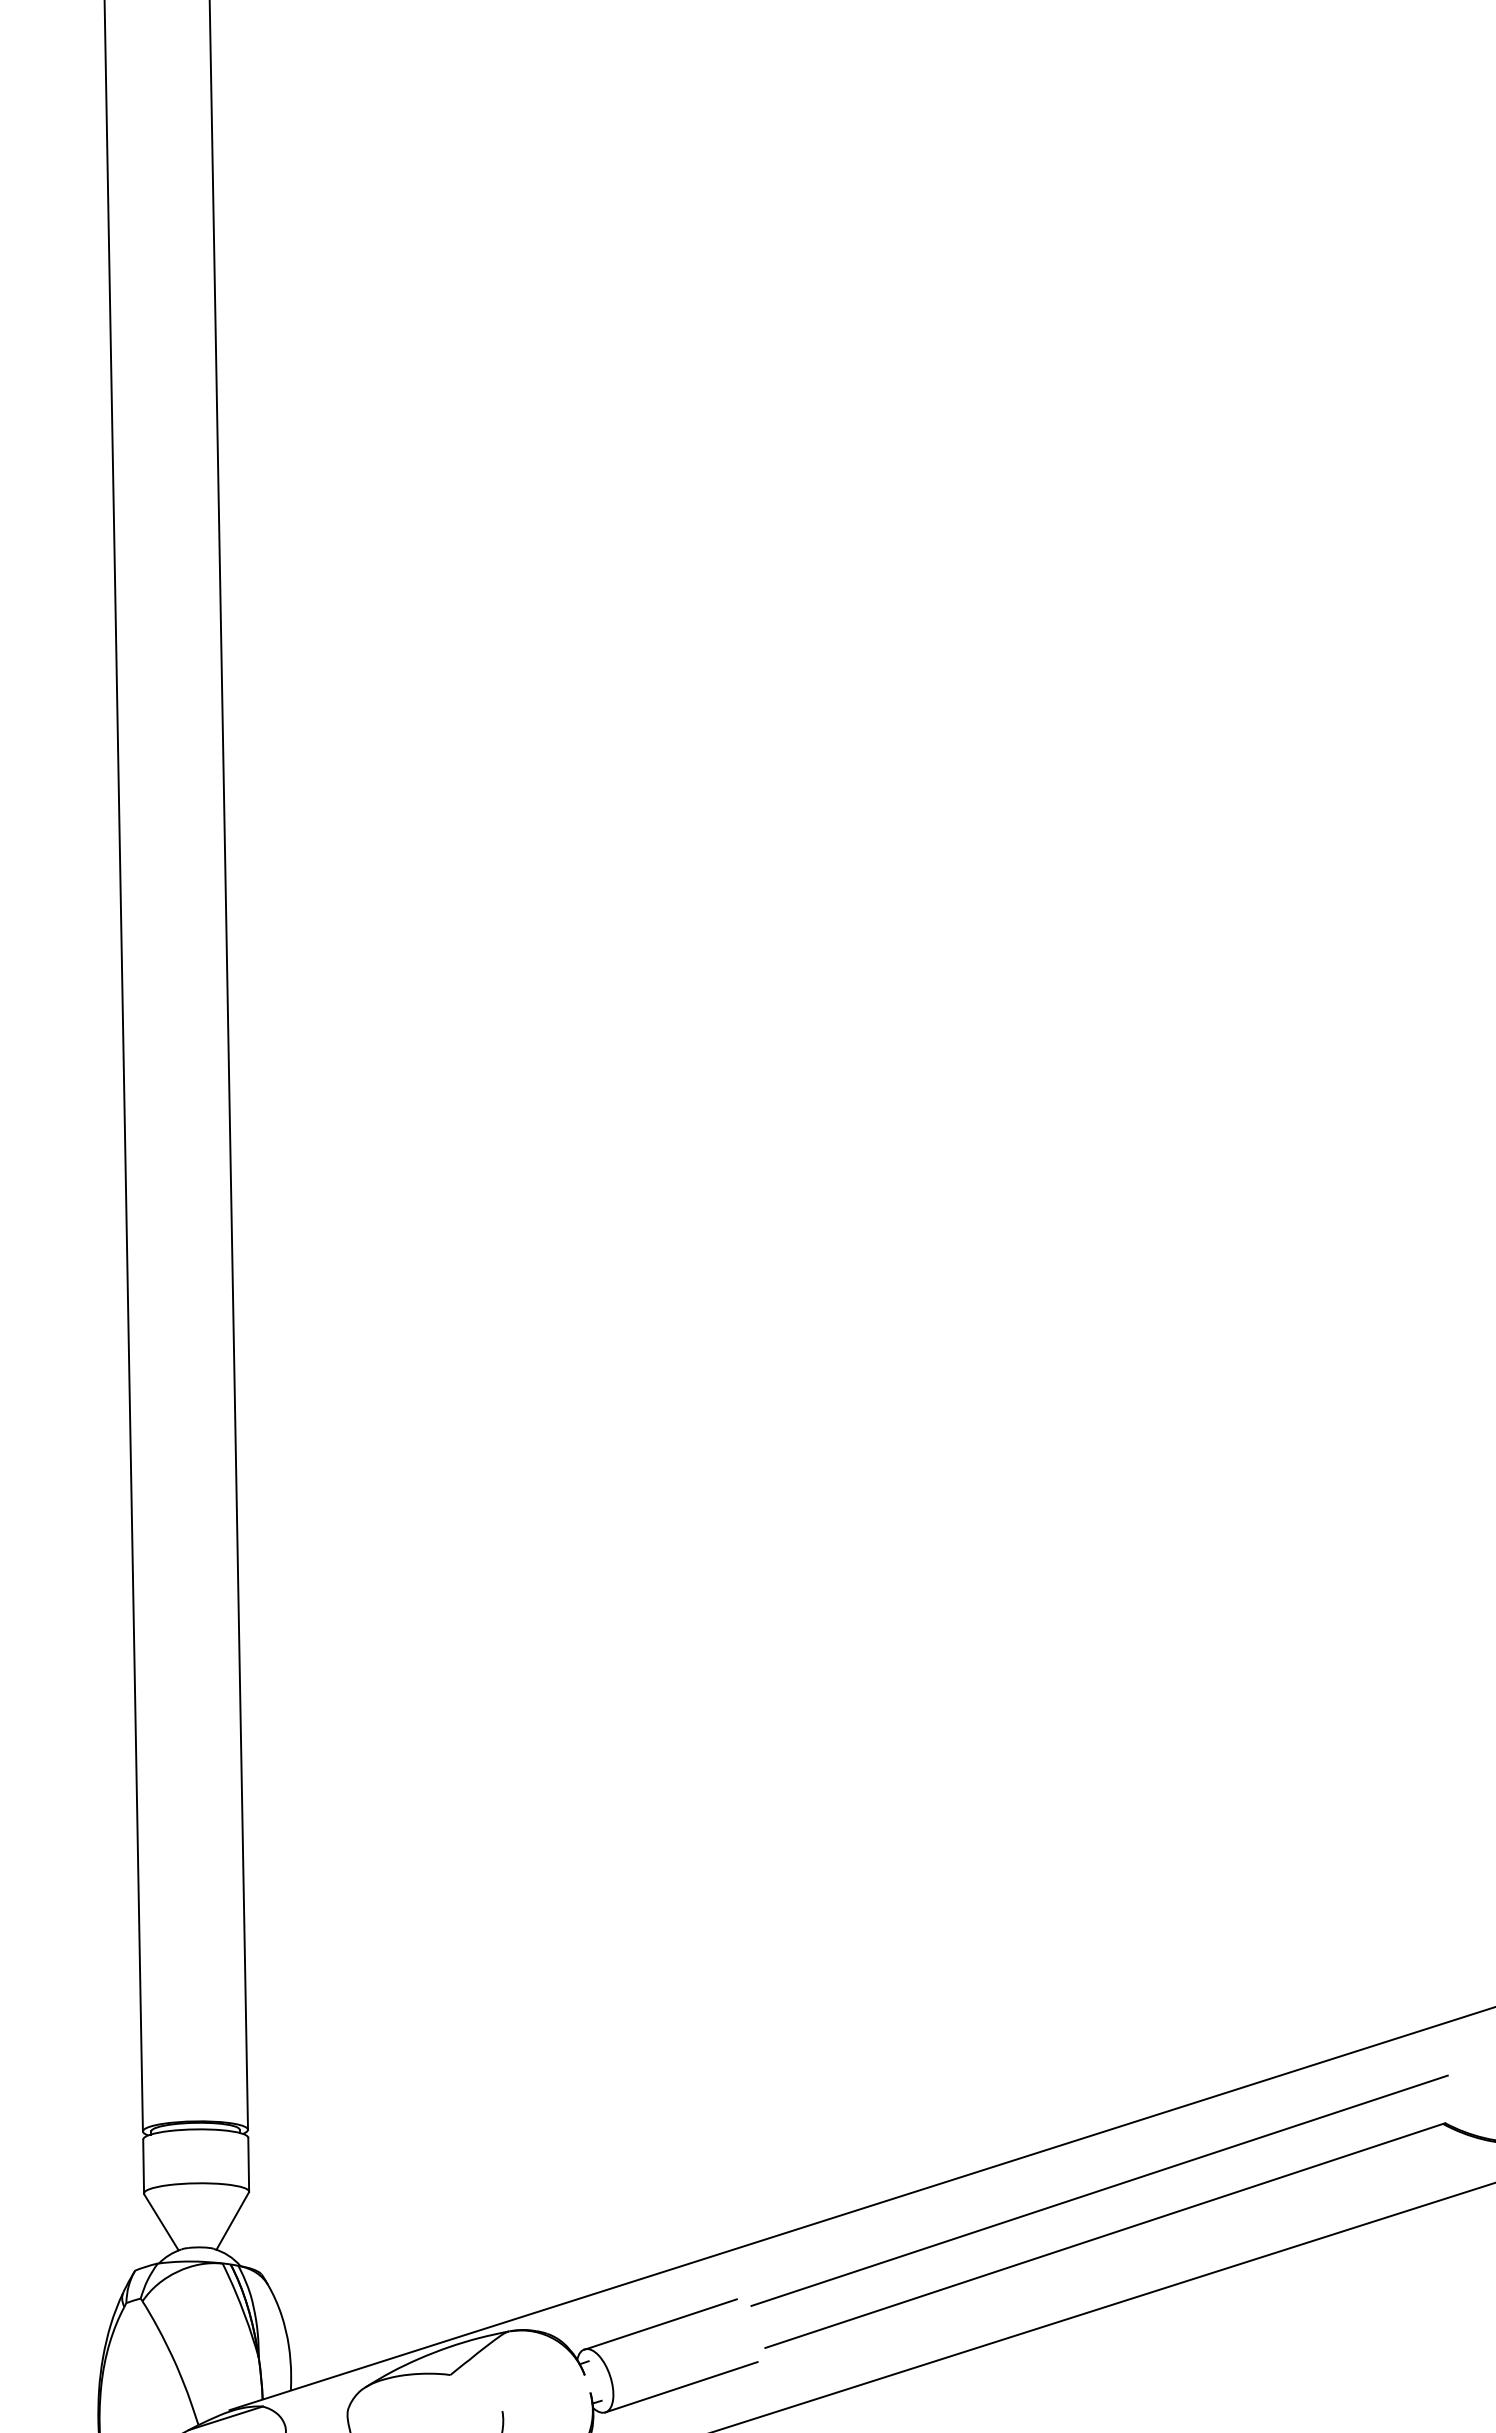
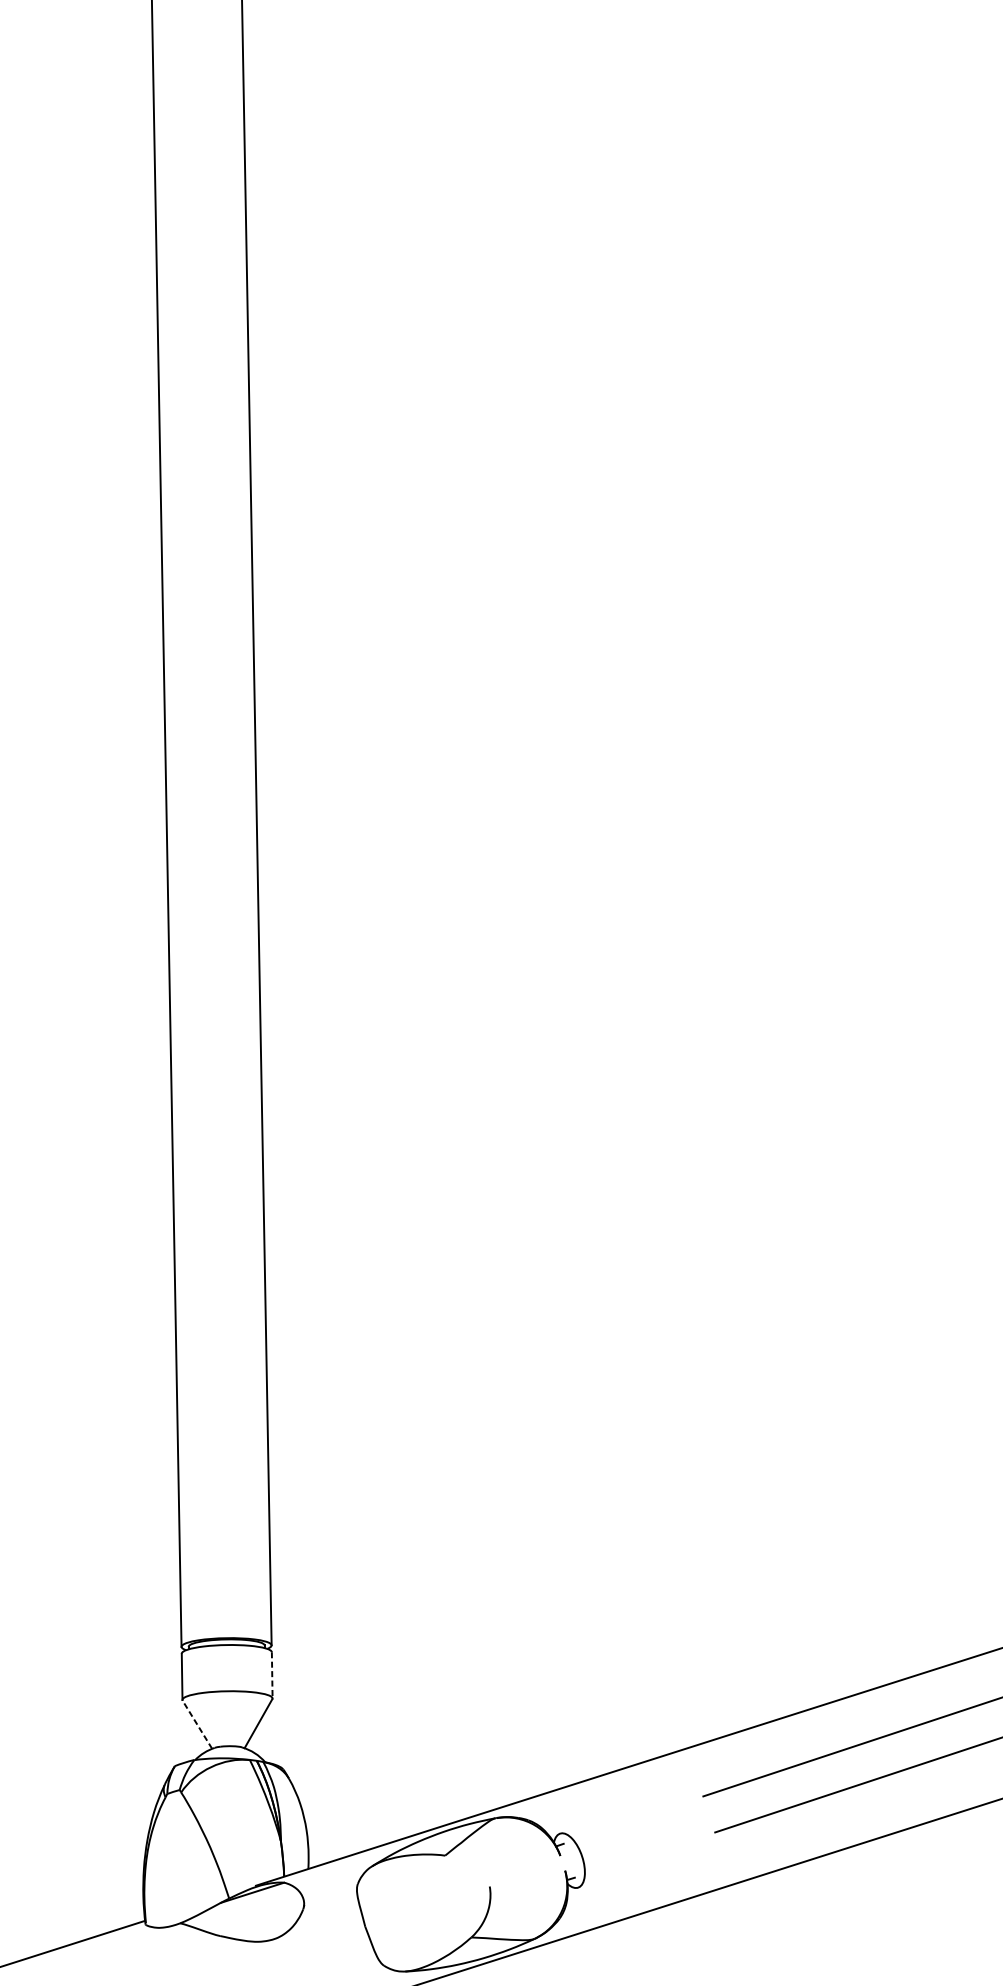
line: (248, 2164) -> (272, 1675), solid -> dashed
line: (161, 2222) -> (197, 1724), solid -> dashed
line: (660, 2324) -> (625, 1812), removed
line: (681, 2387) -> (643, 1866), removed

